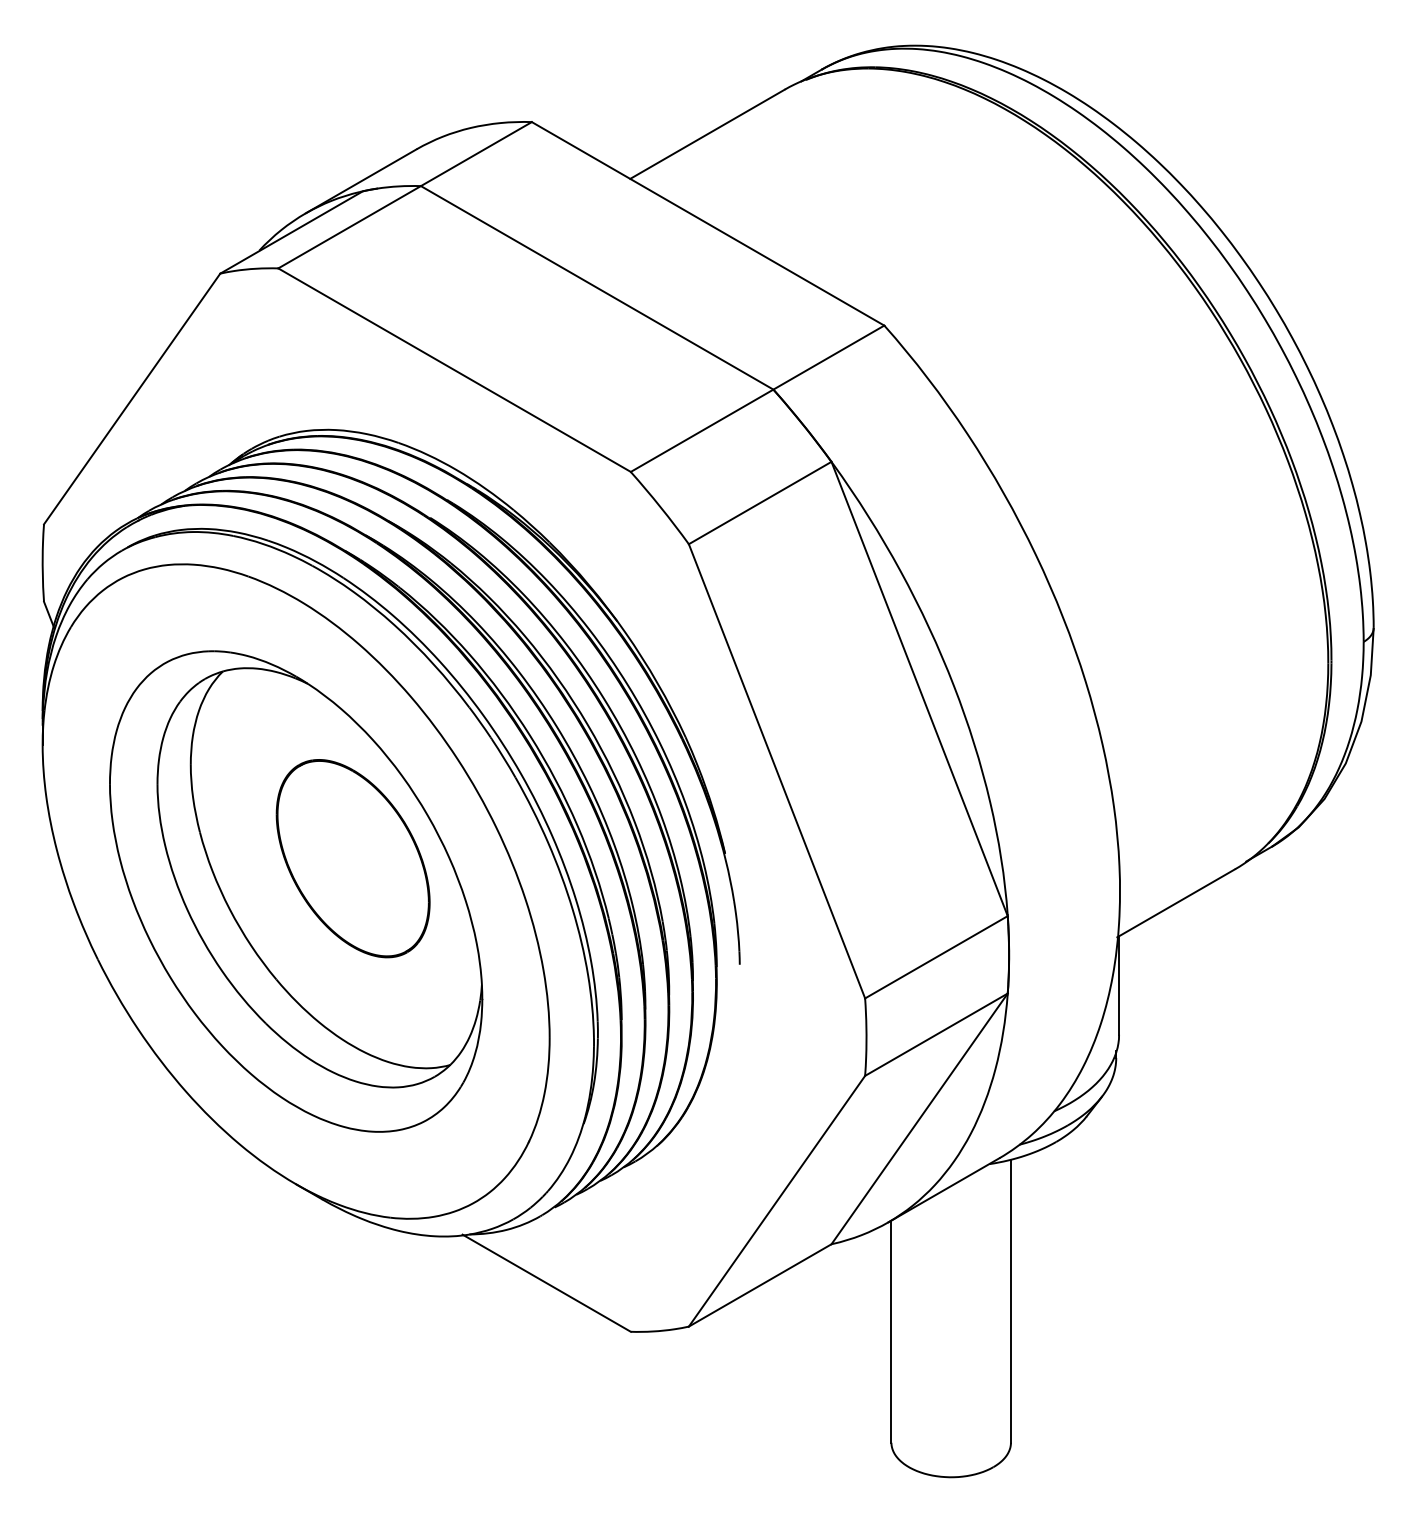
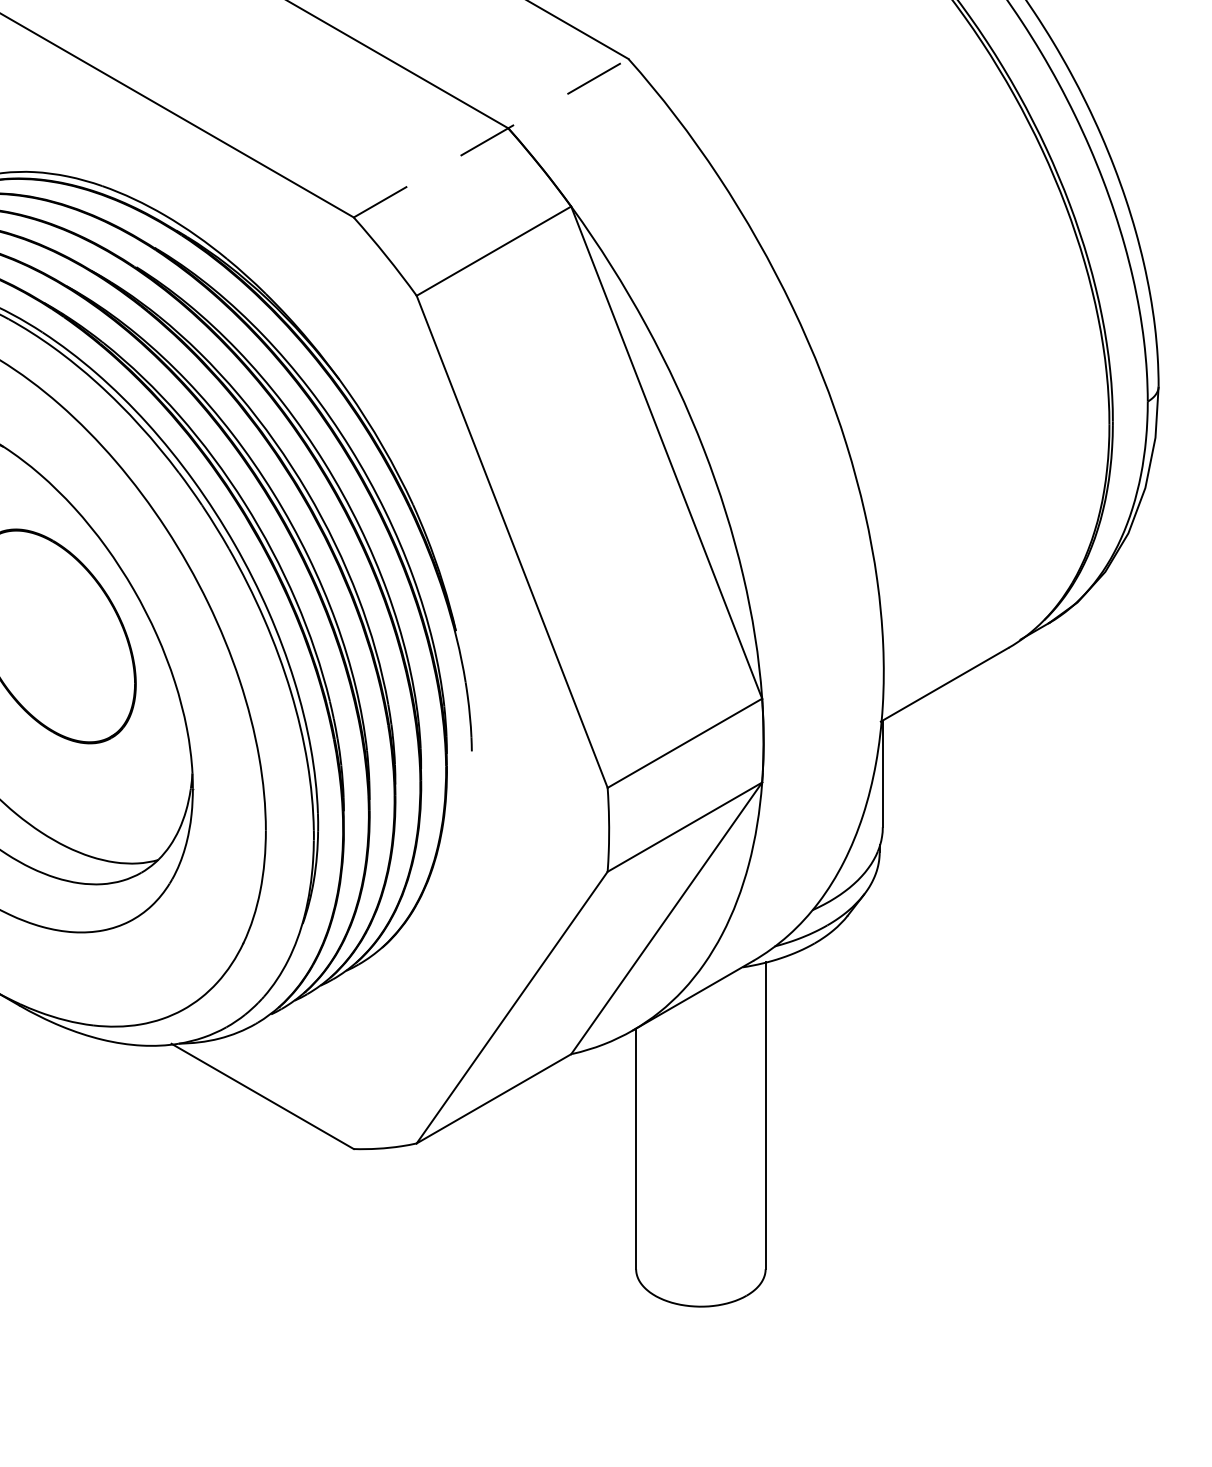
line: (758, 398) -> (492, 137), solid -> dashed

